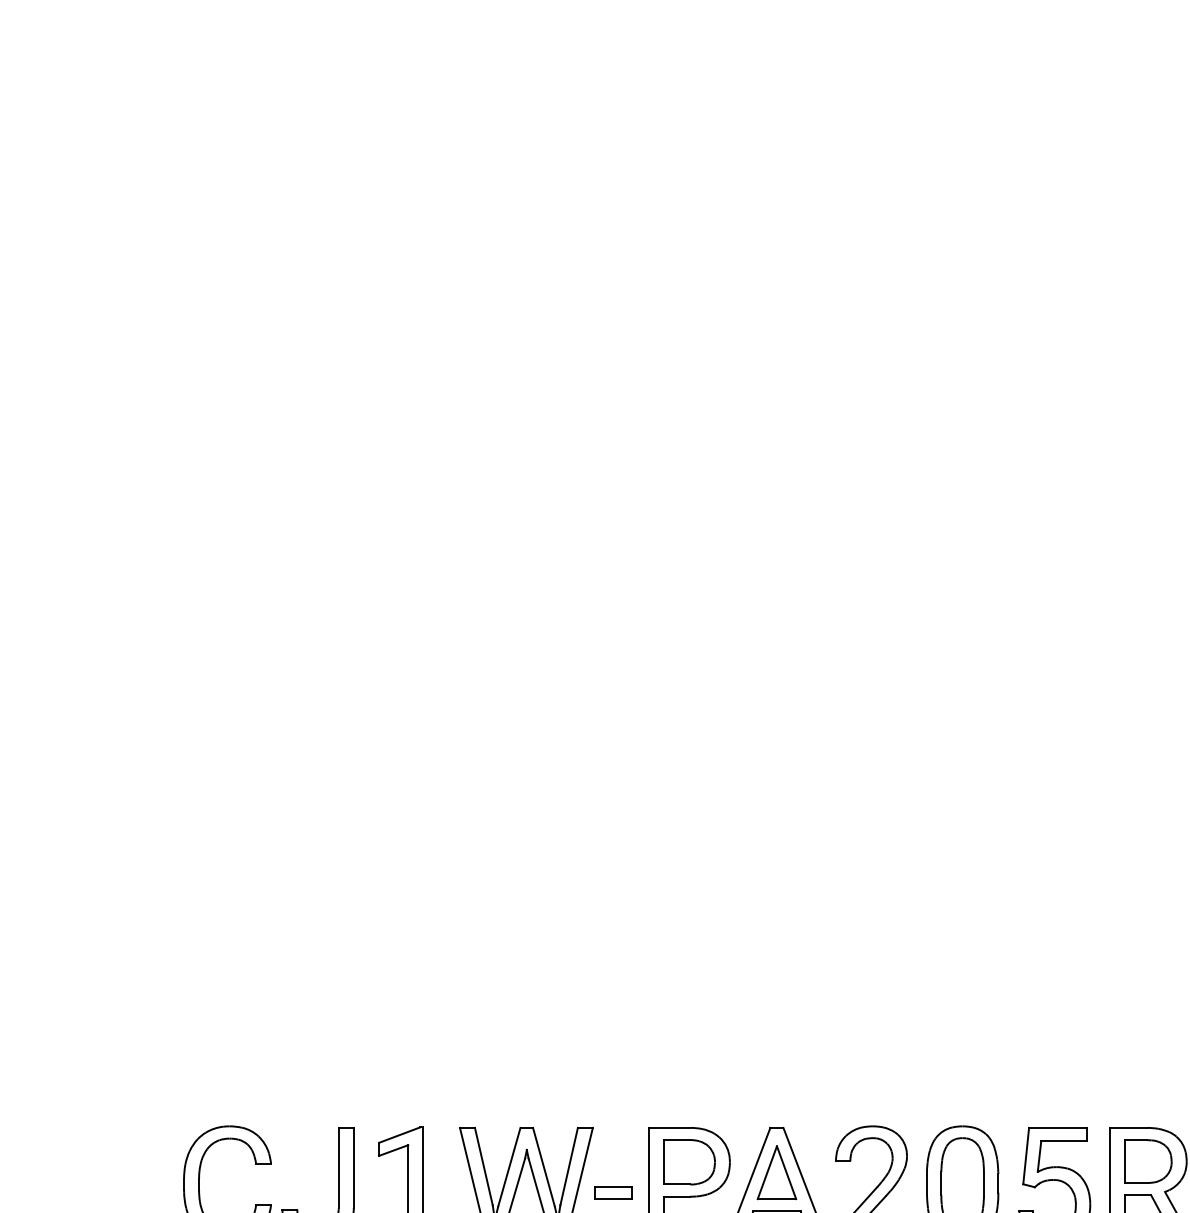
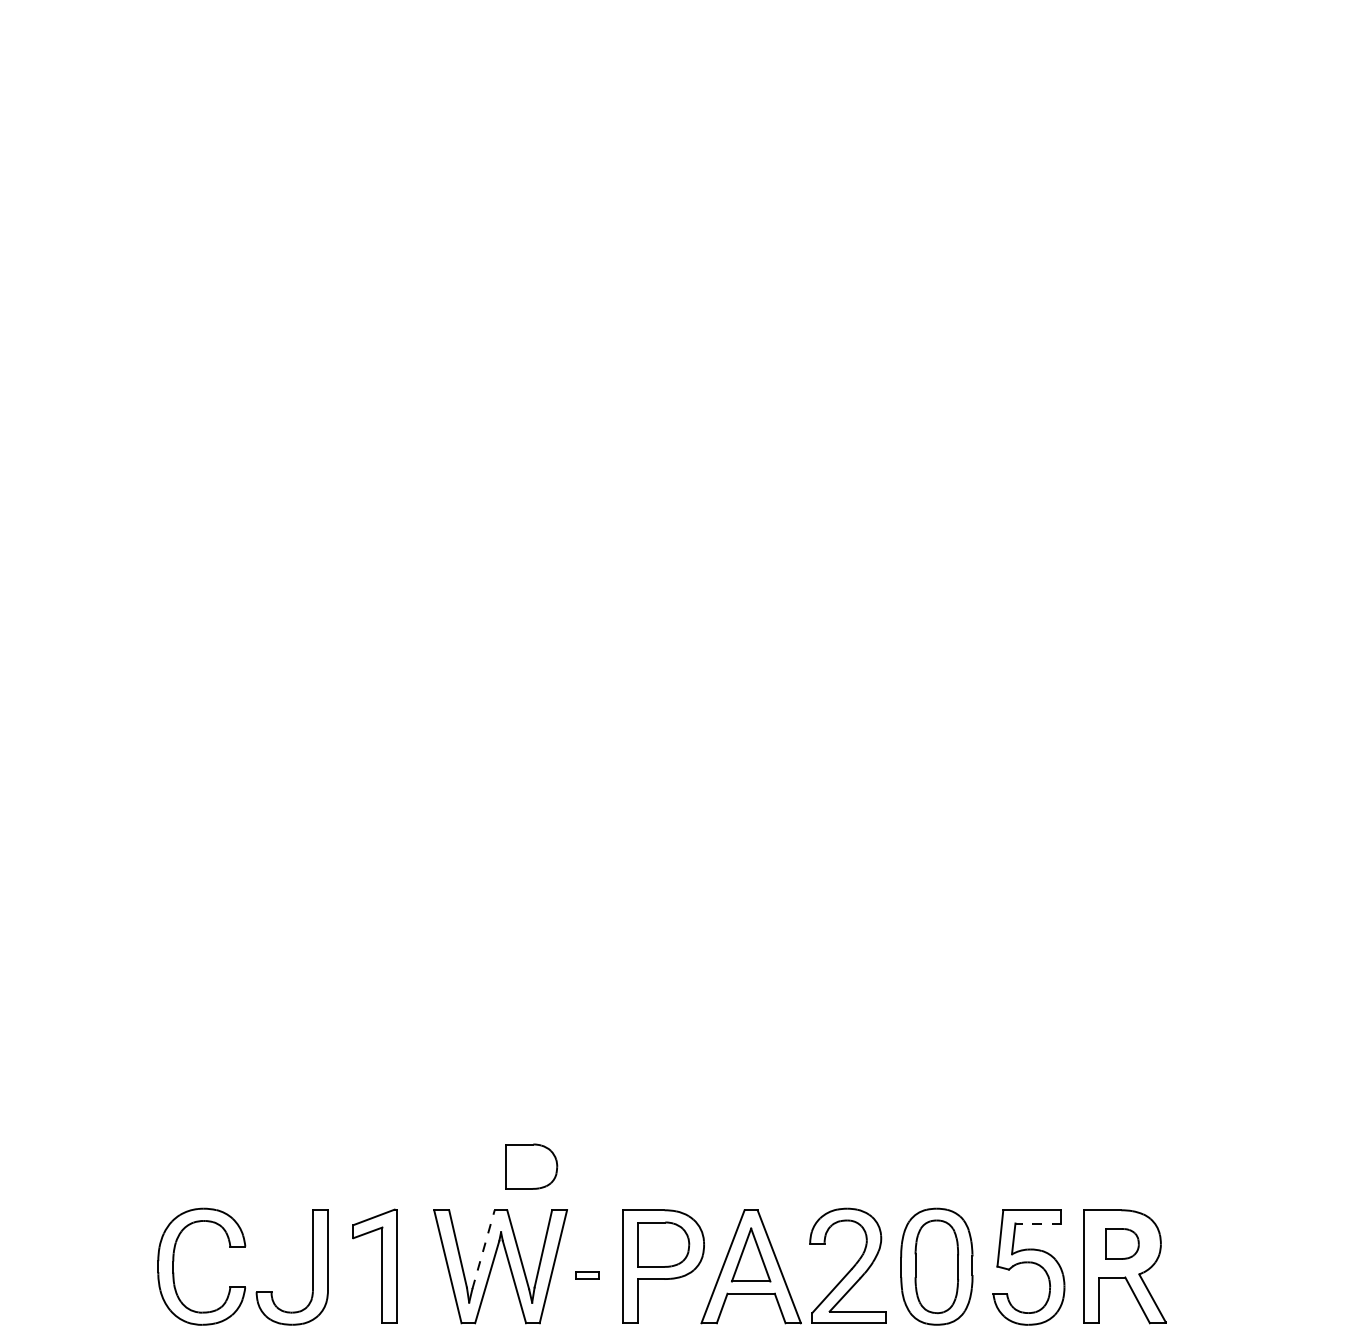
part: (557, 1084) -> (531, 1166), added
line: (1064, 1141) -> (1038, 1223), solid -> dashed
part: (1148, 1161) -> (1122, 1243), size x0.7
line: (509, 1167) -> (483, 1249), solid -> dashed
part: (613, 1192) -> (587, 1274), size x0.6

